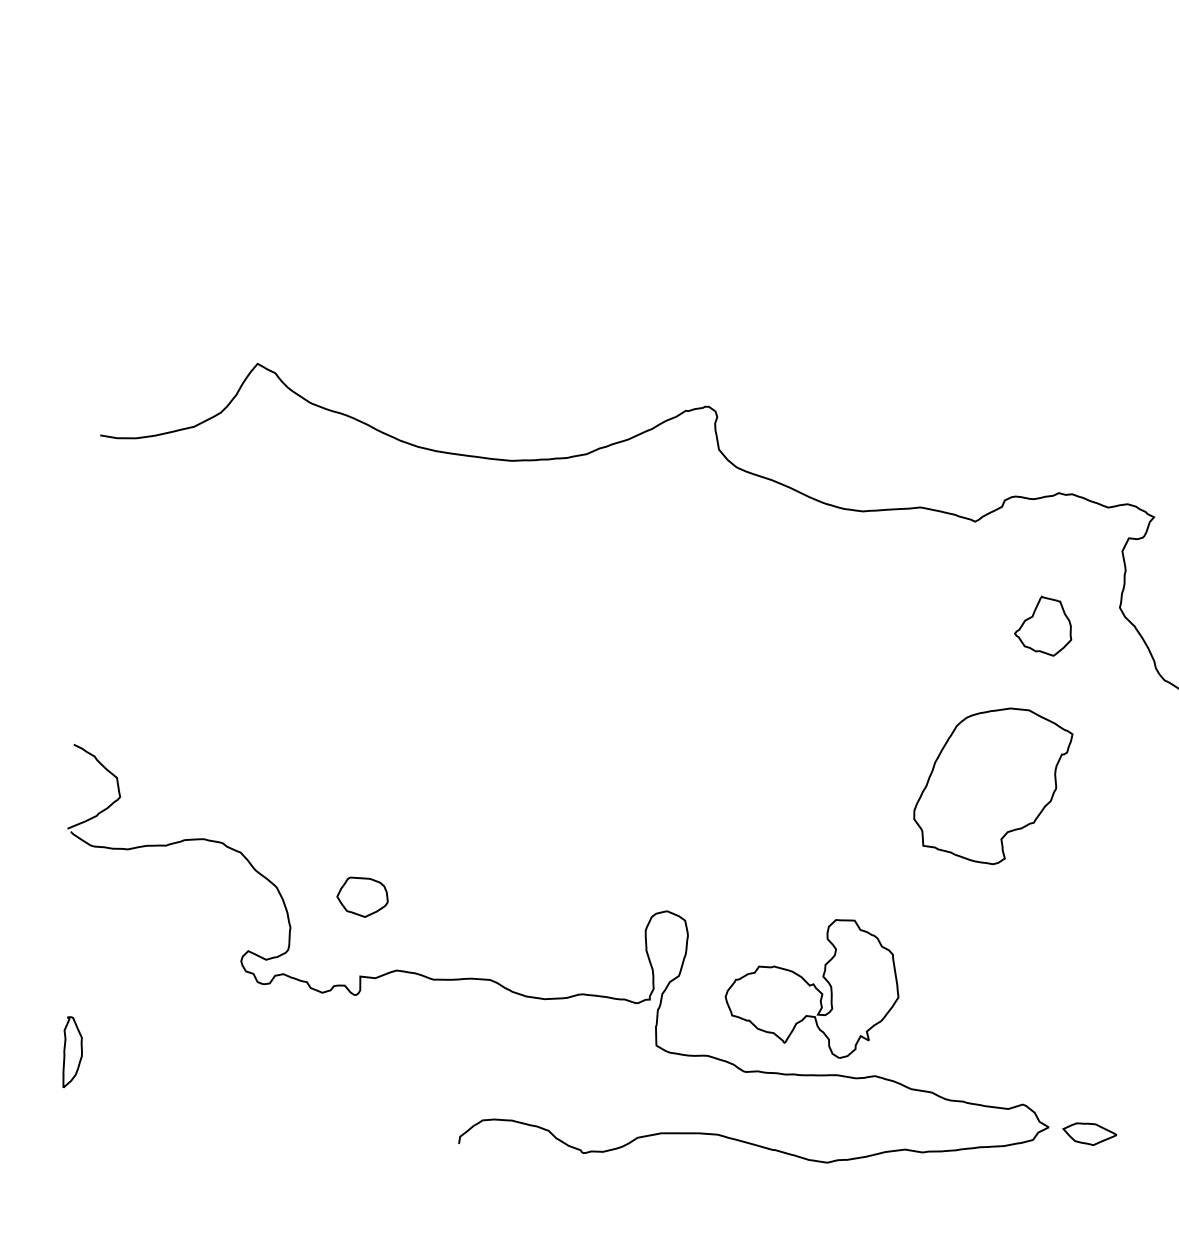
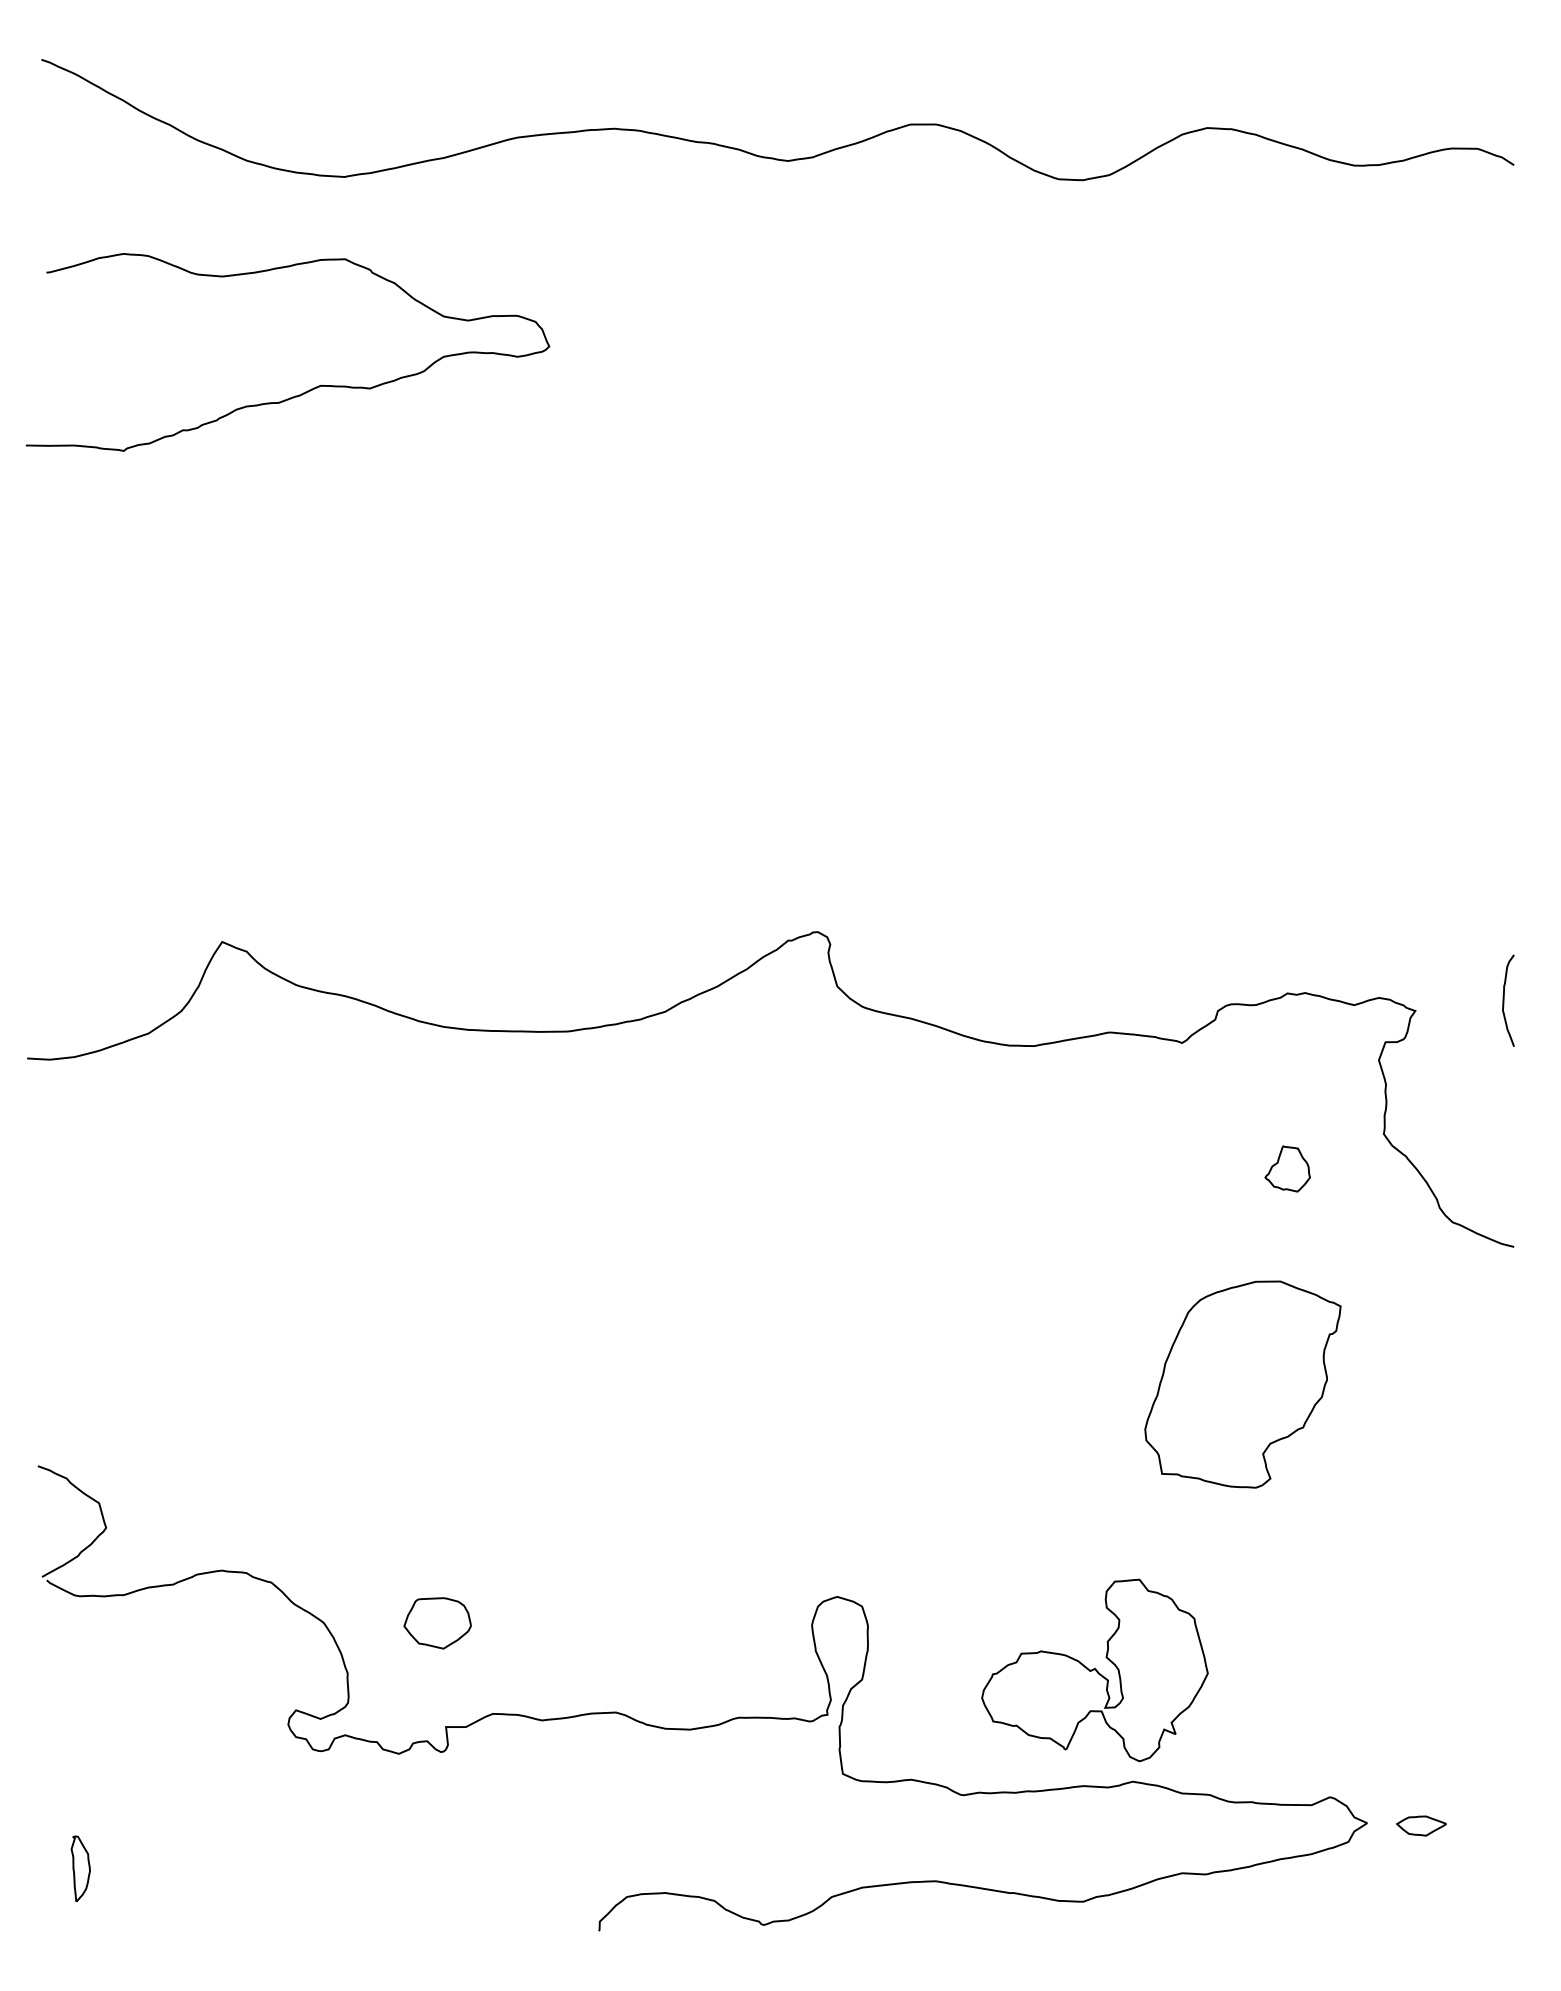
part: (1044, 625) -> (1287, 1168), size x0.6
part: (812, 985) -> (1094, 1670), moved
part: (71, 1052) -> (80, 1868), size x0.7
part: (1089, 1133) -> (1421, 1825), size x0.7

